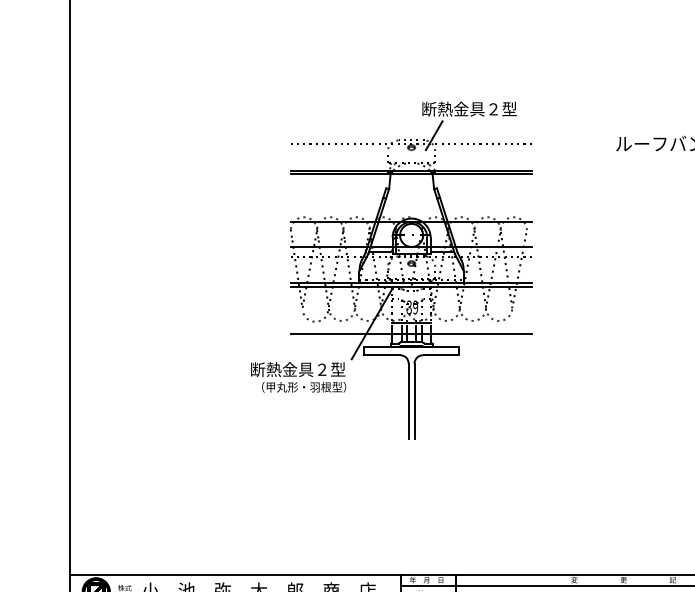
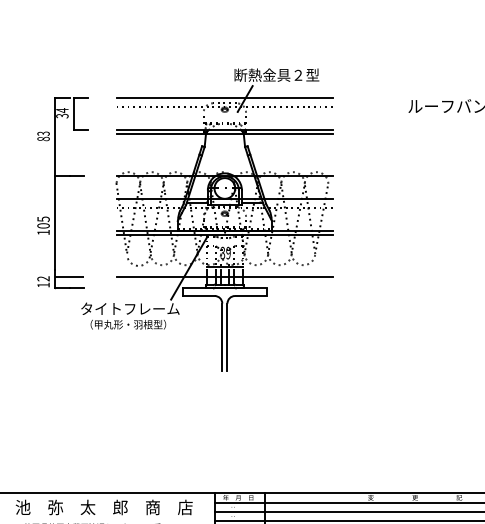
line: (410, 134) -> (223, 97), added
part: (223, 240) -> (56, 193), added
text: (306, 369) -> (130, 308), 断熱金具２型 -> タイトフレーム

